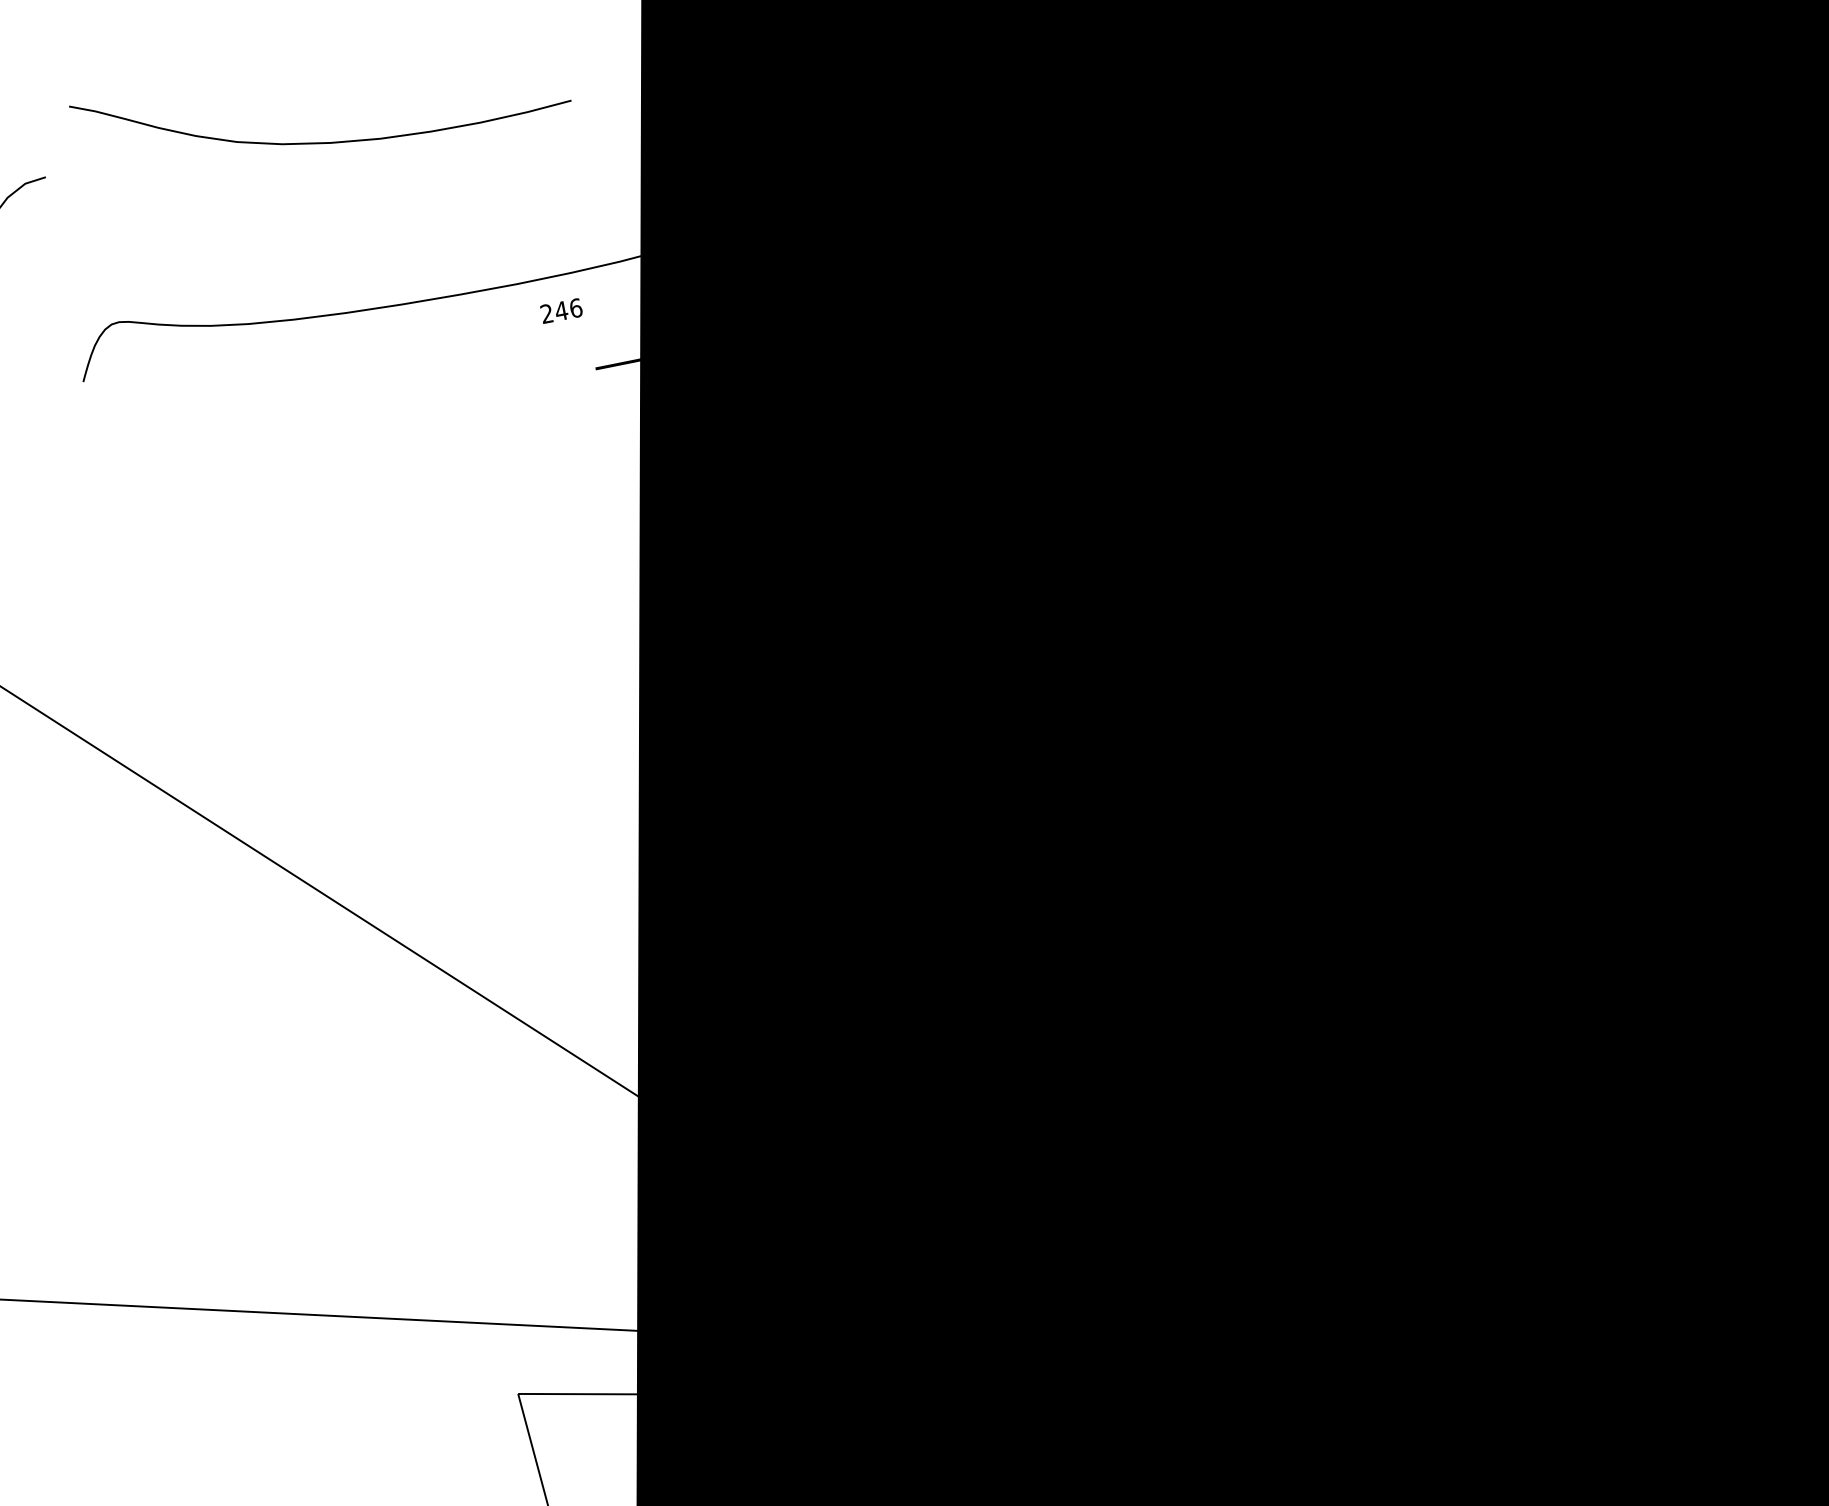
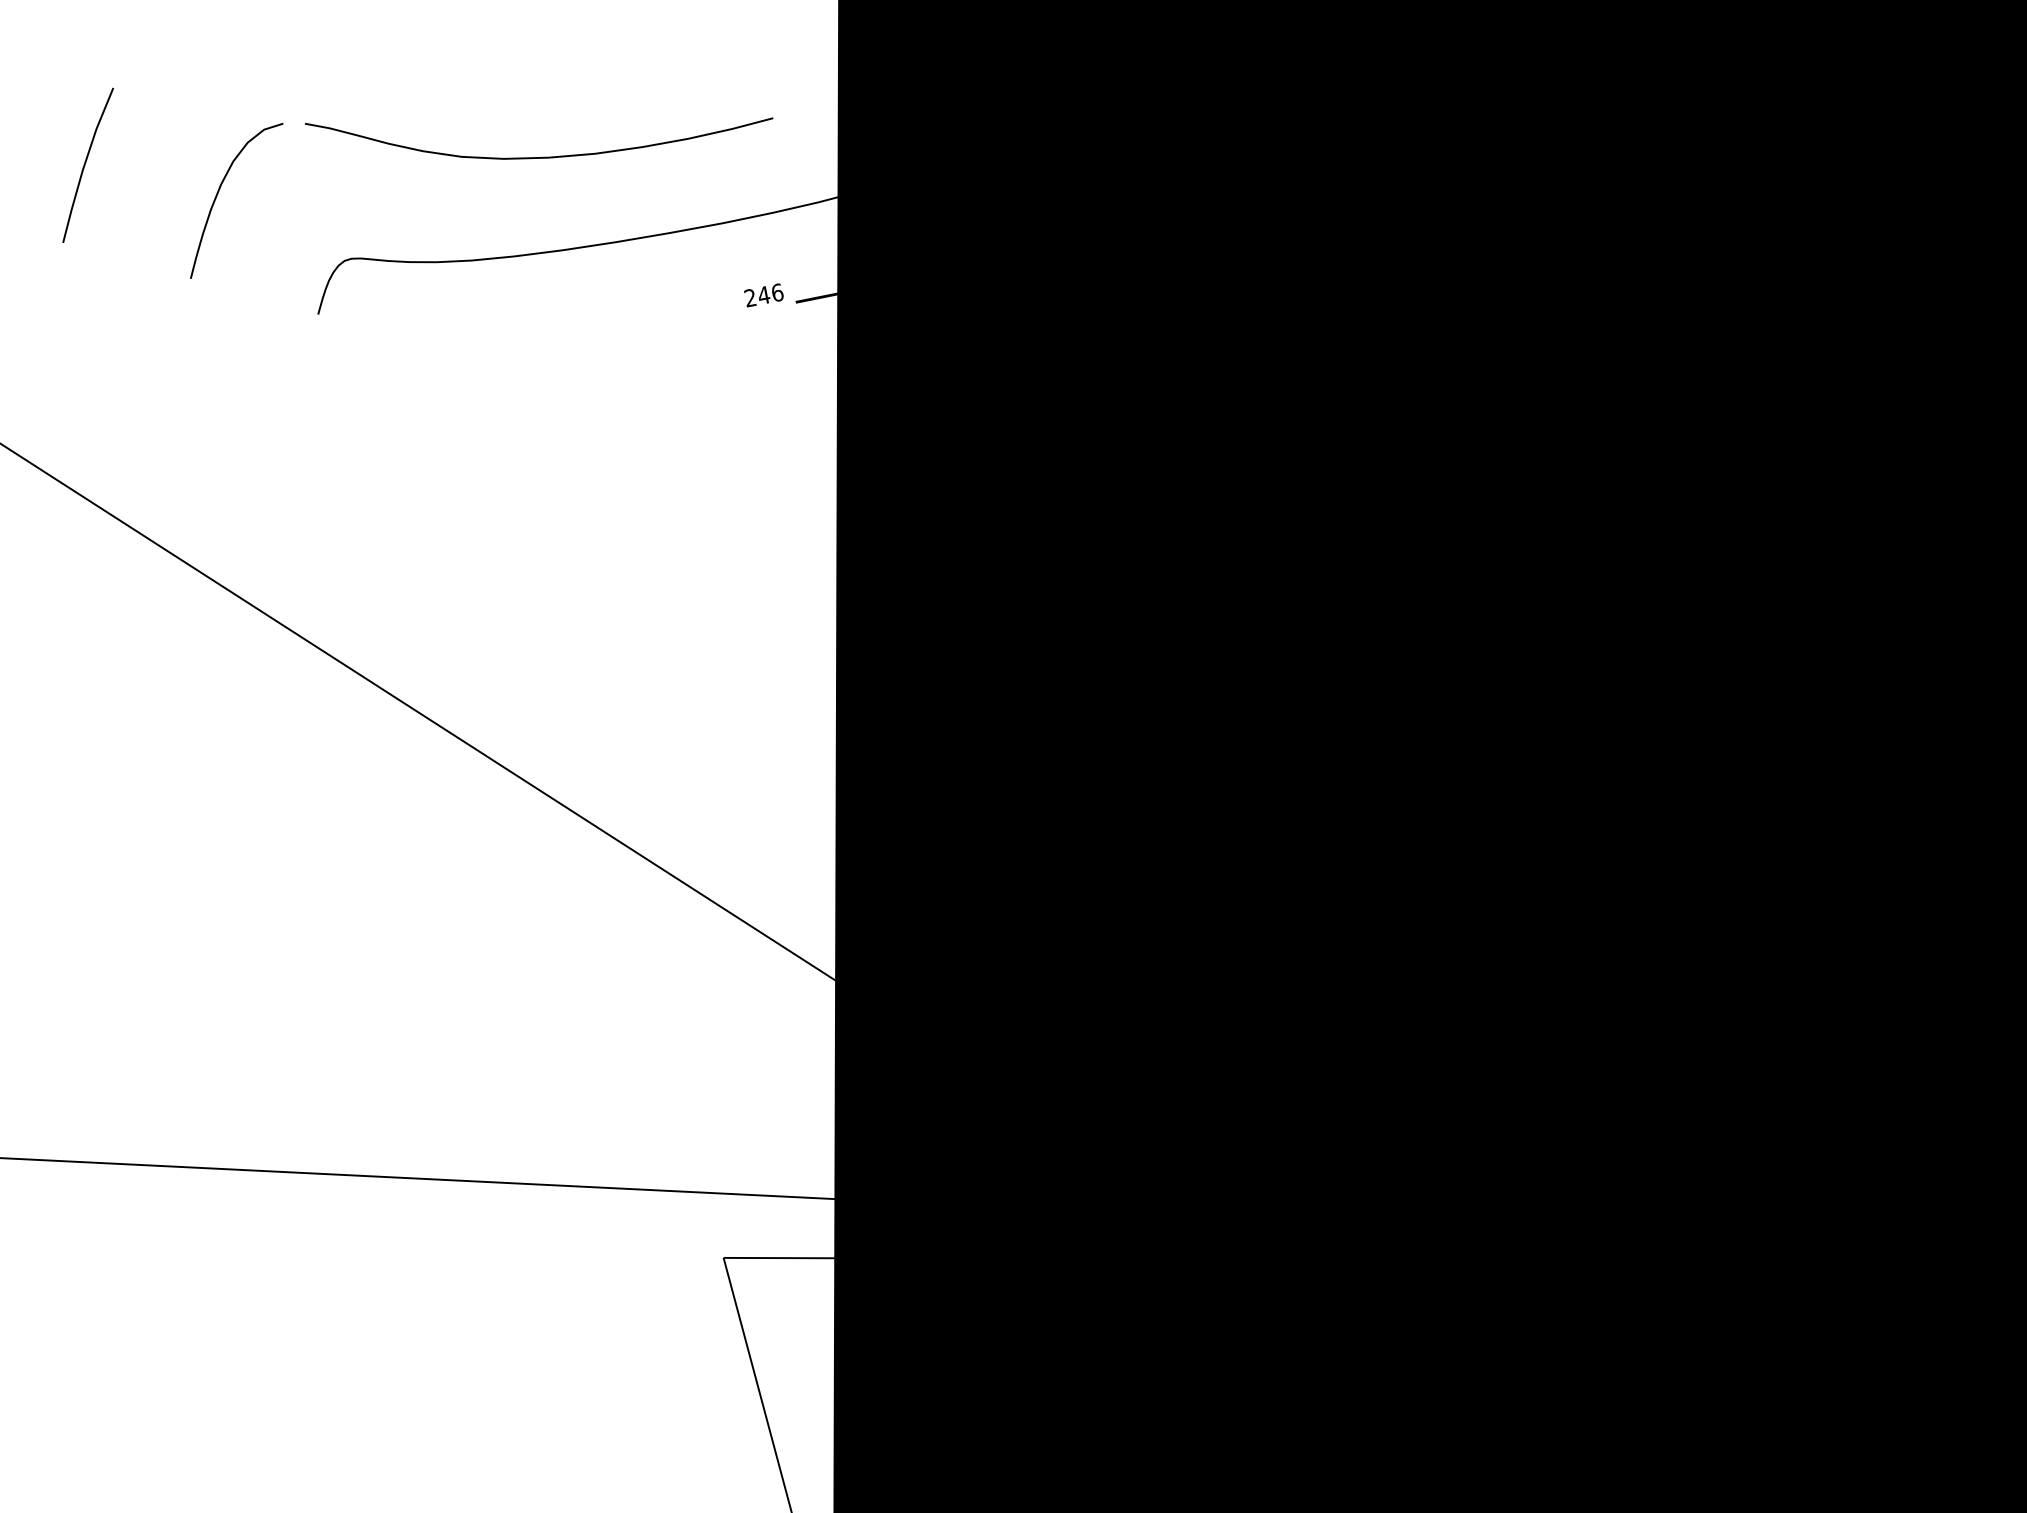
curve: (324, 141) -> (543, 156), moved
text: (560, 311) -> (763, 295), moved

